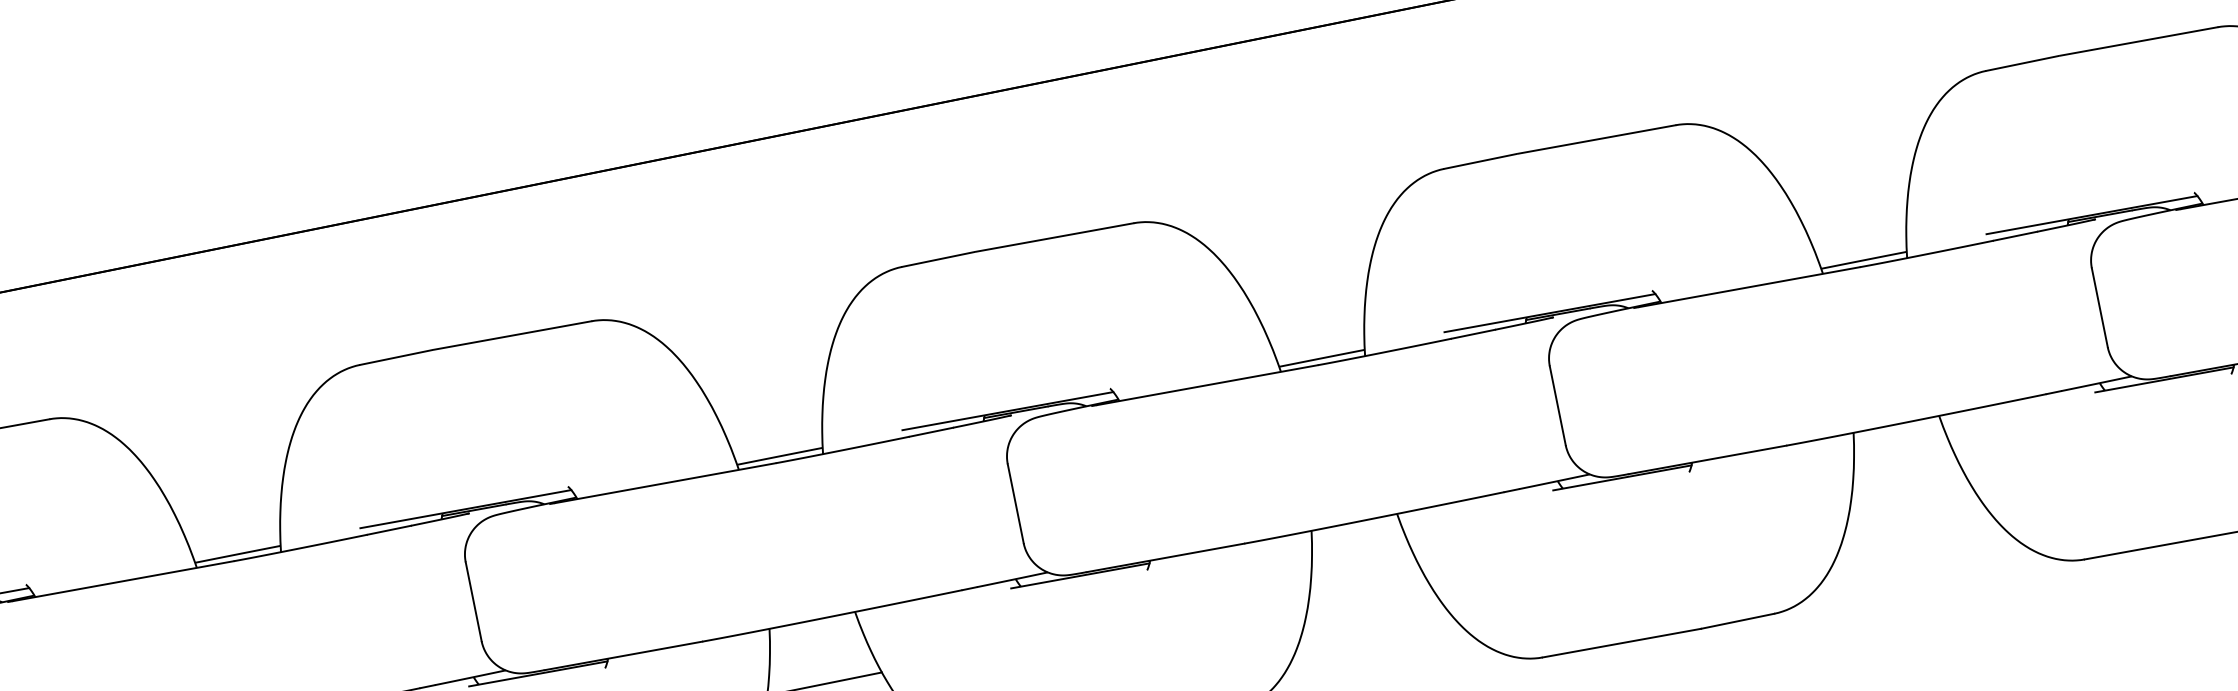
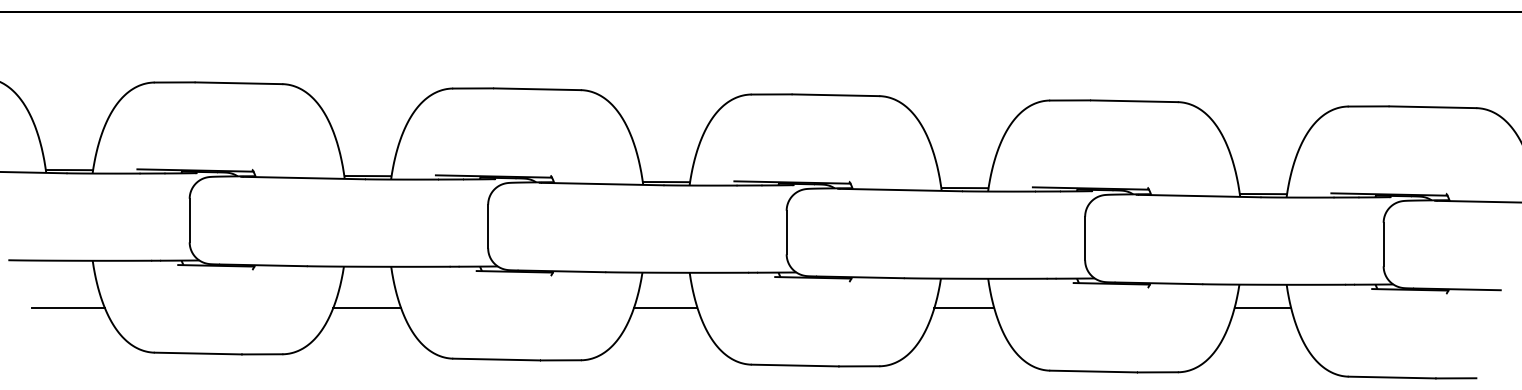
line: (1903, 465) -> (1262, 307), added
line: (1364, 574) -> (964, 307), added

